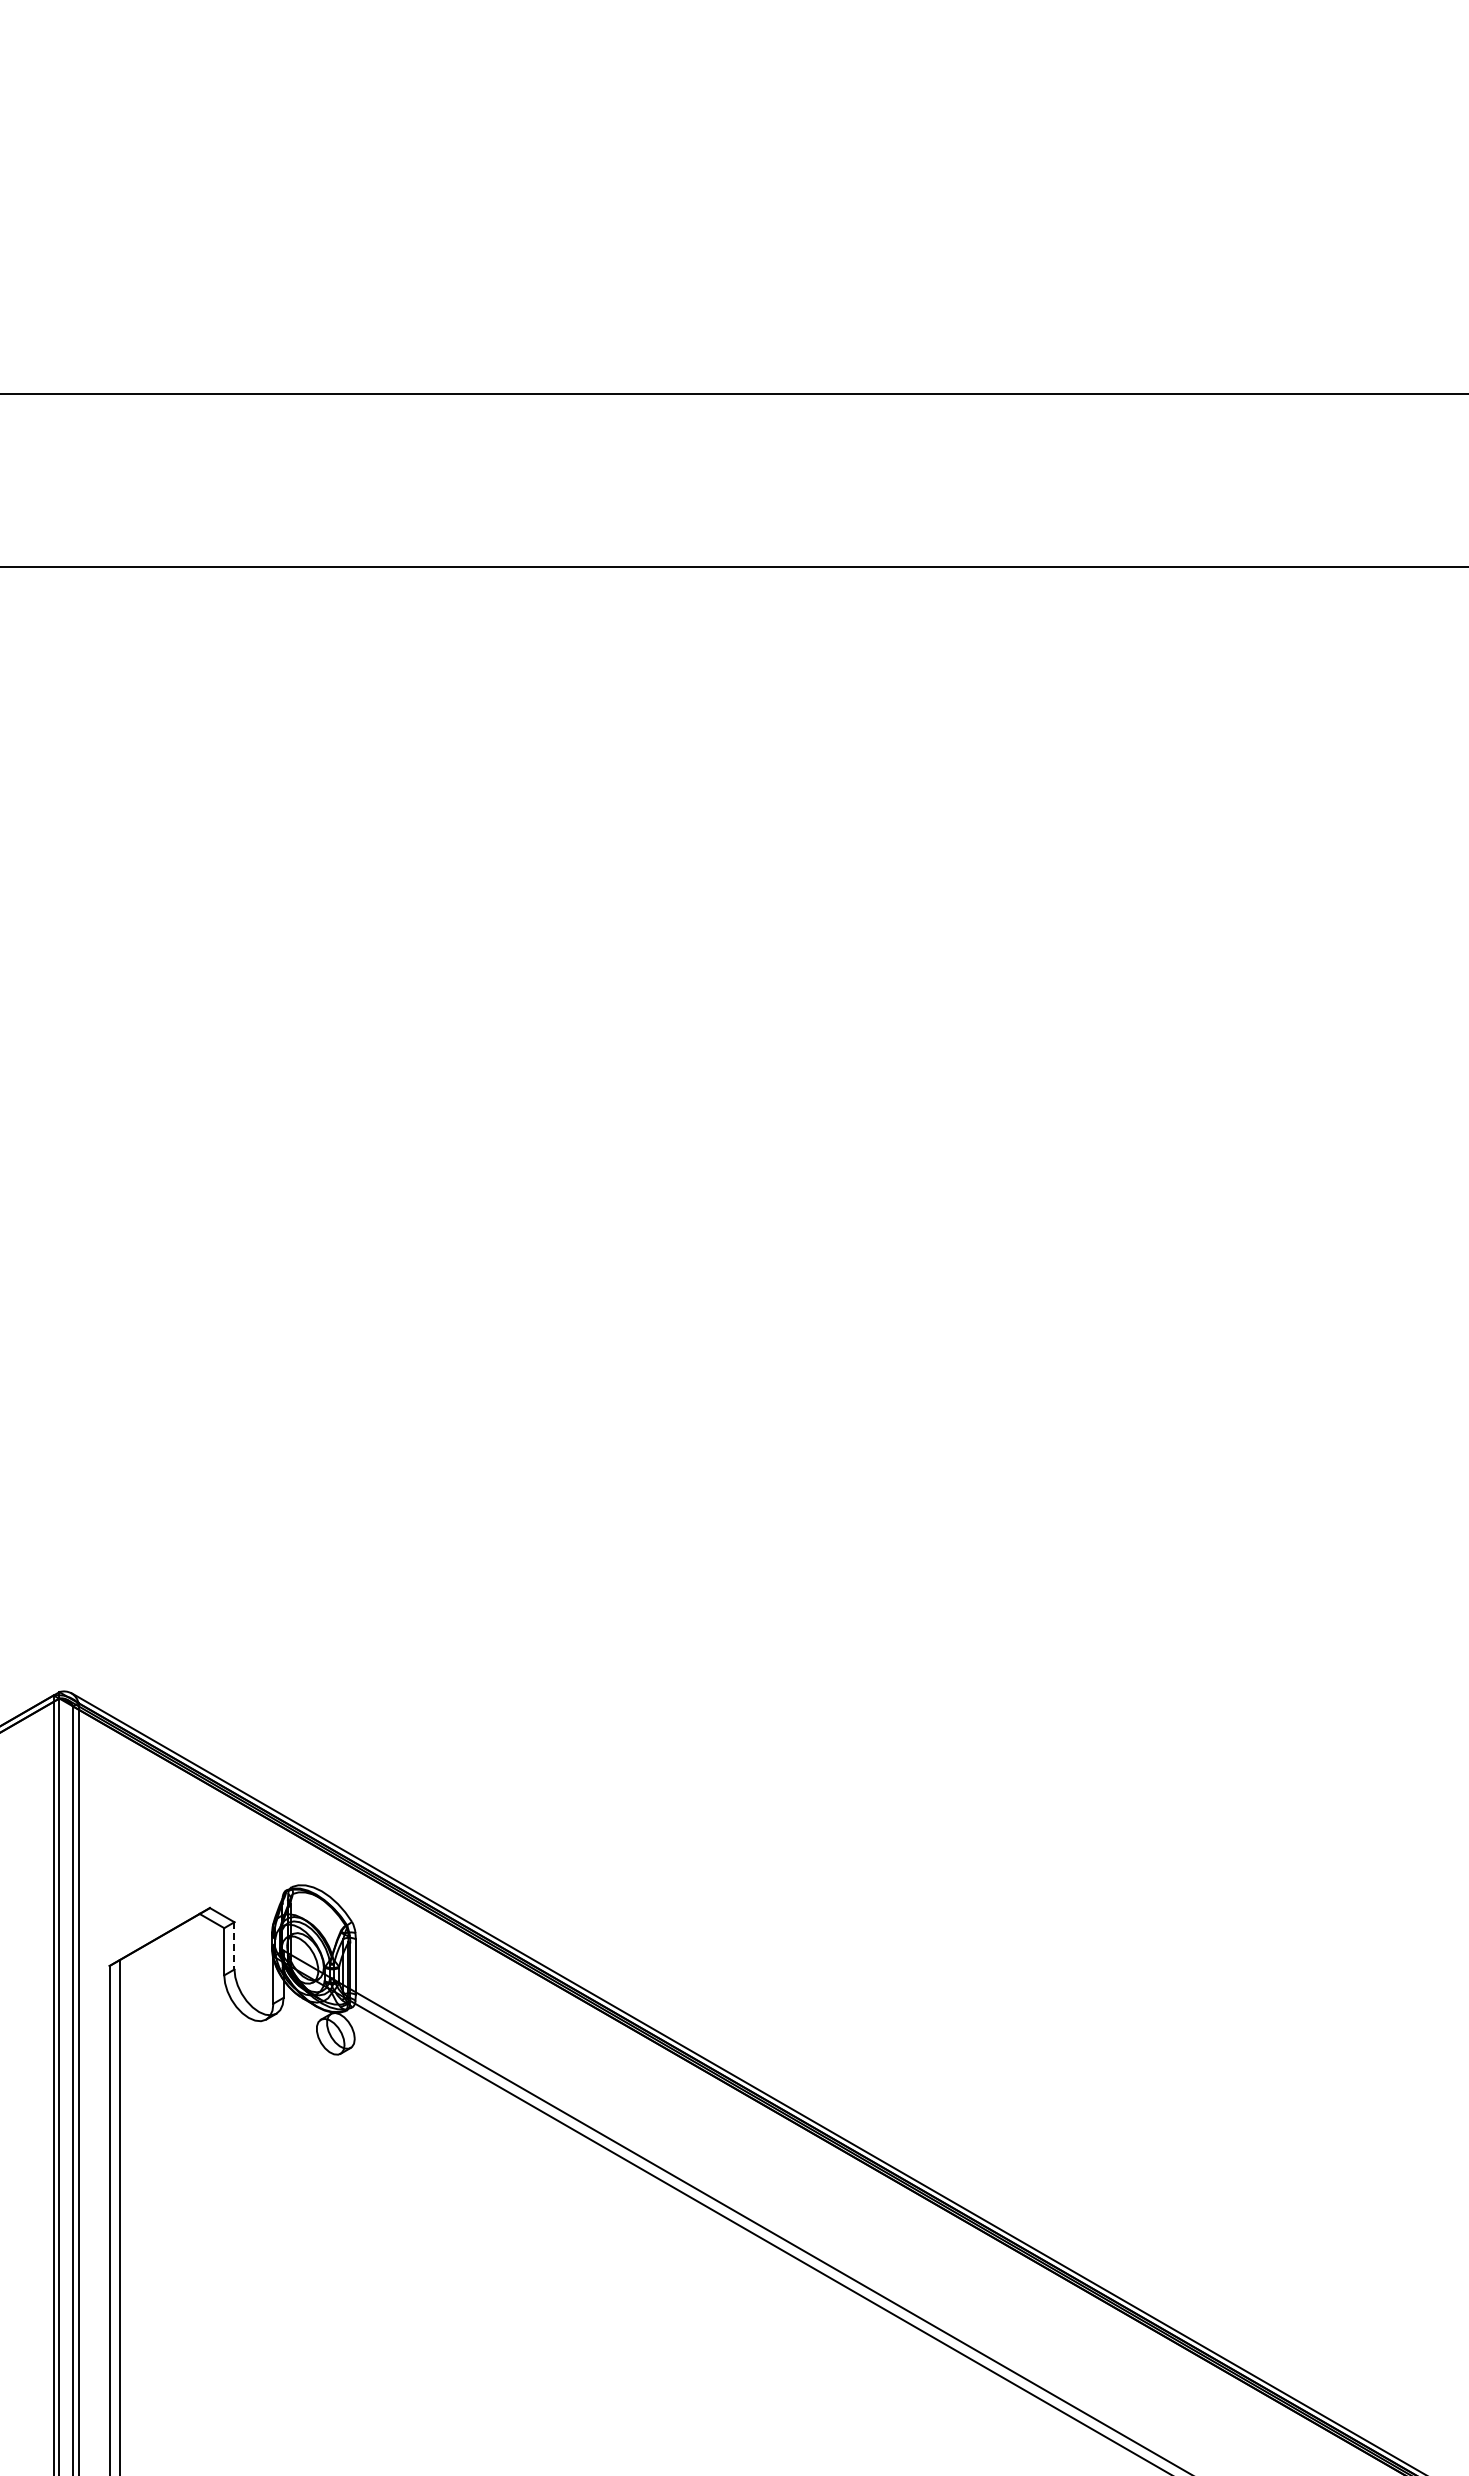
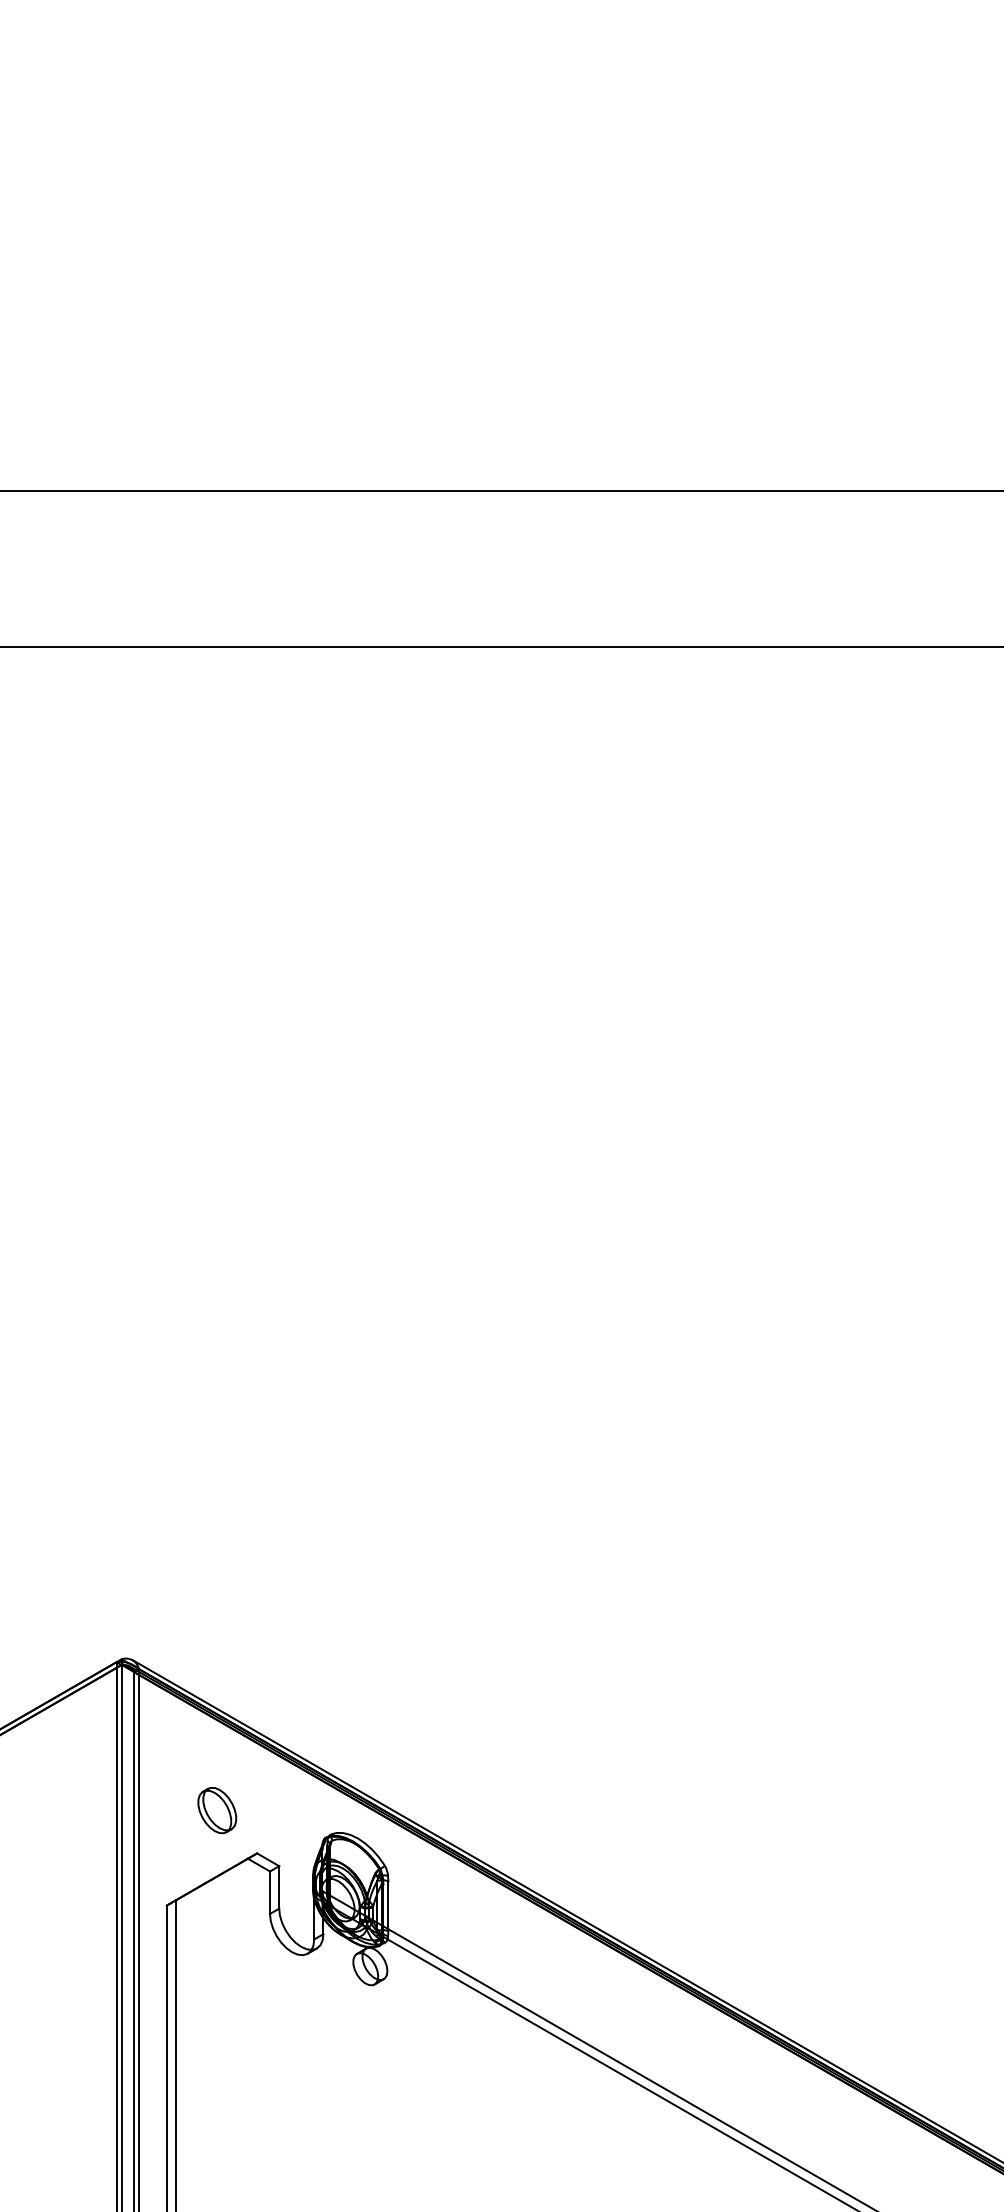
part: (165, 1860) -> (217, 1810), added
line: (234, 1945) -> (279, 1887), dashed -> solid

